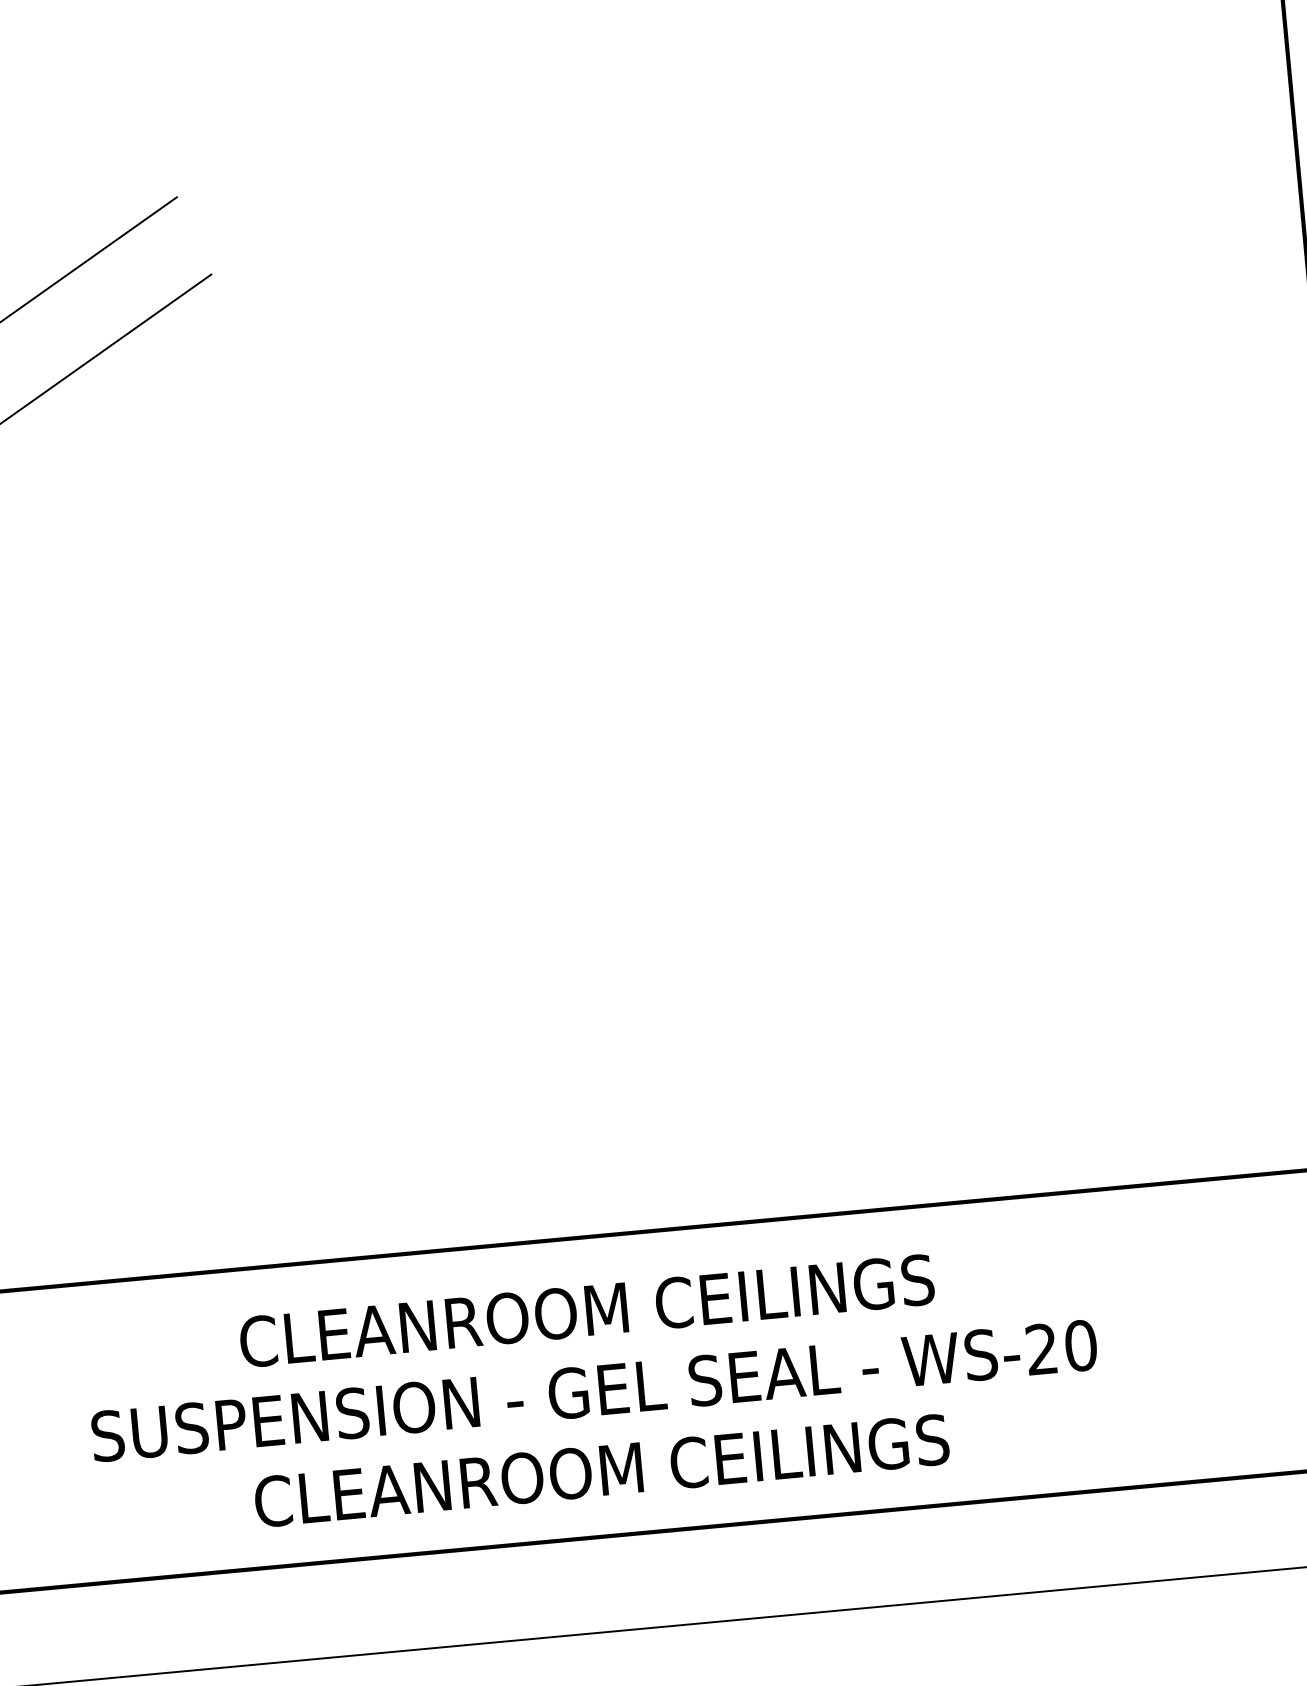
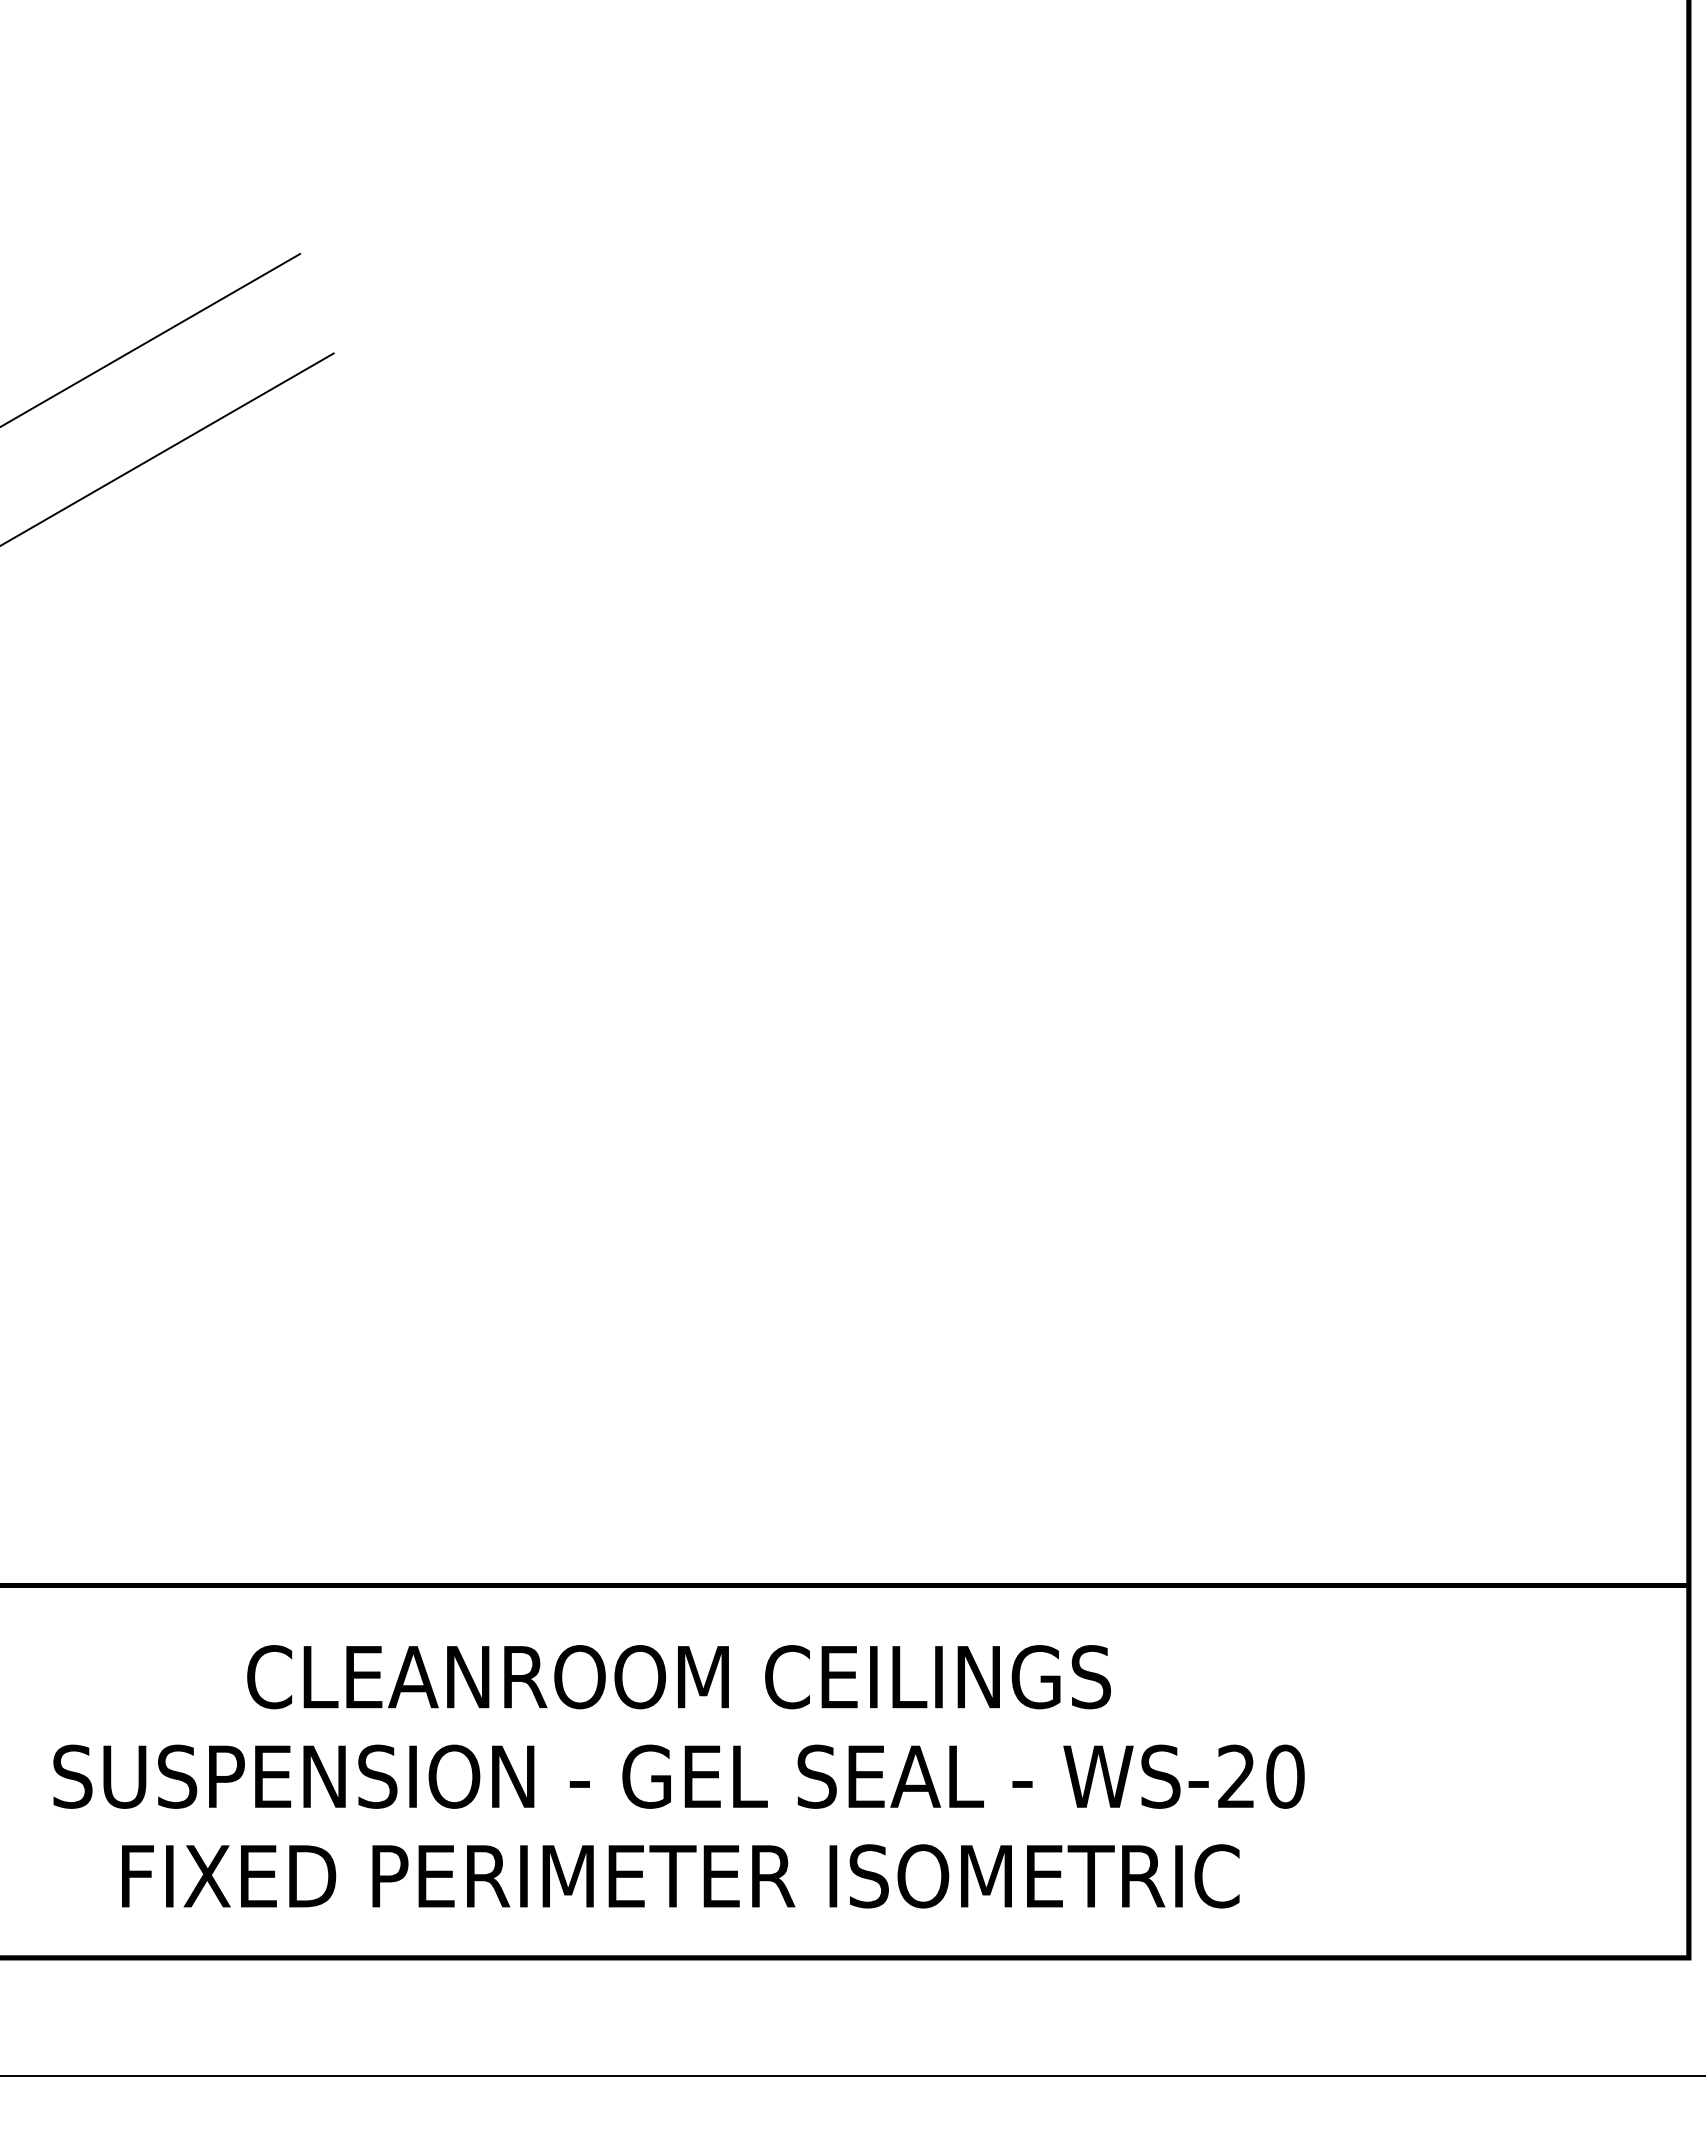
text: (603, 1470) -> (680, 1876), CLEANROOM CEILINGS -> FIXED PERIMETER ISOMETRIC

